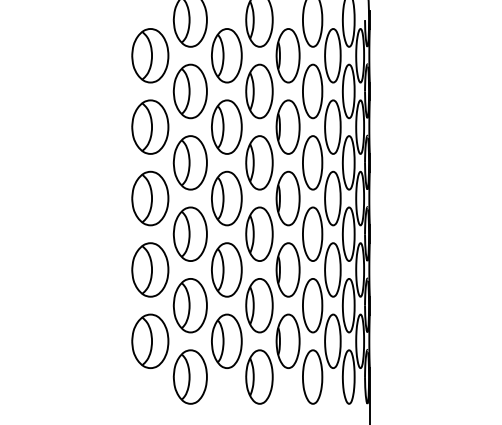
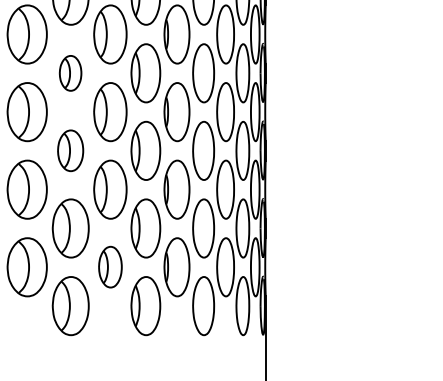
part: (189, 162) -> (69, 72), size x0.6
part: (189, 233) -> (69, 150), size x0.7
part: (226, 340) -> (110, 266), size x0.7

